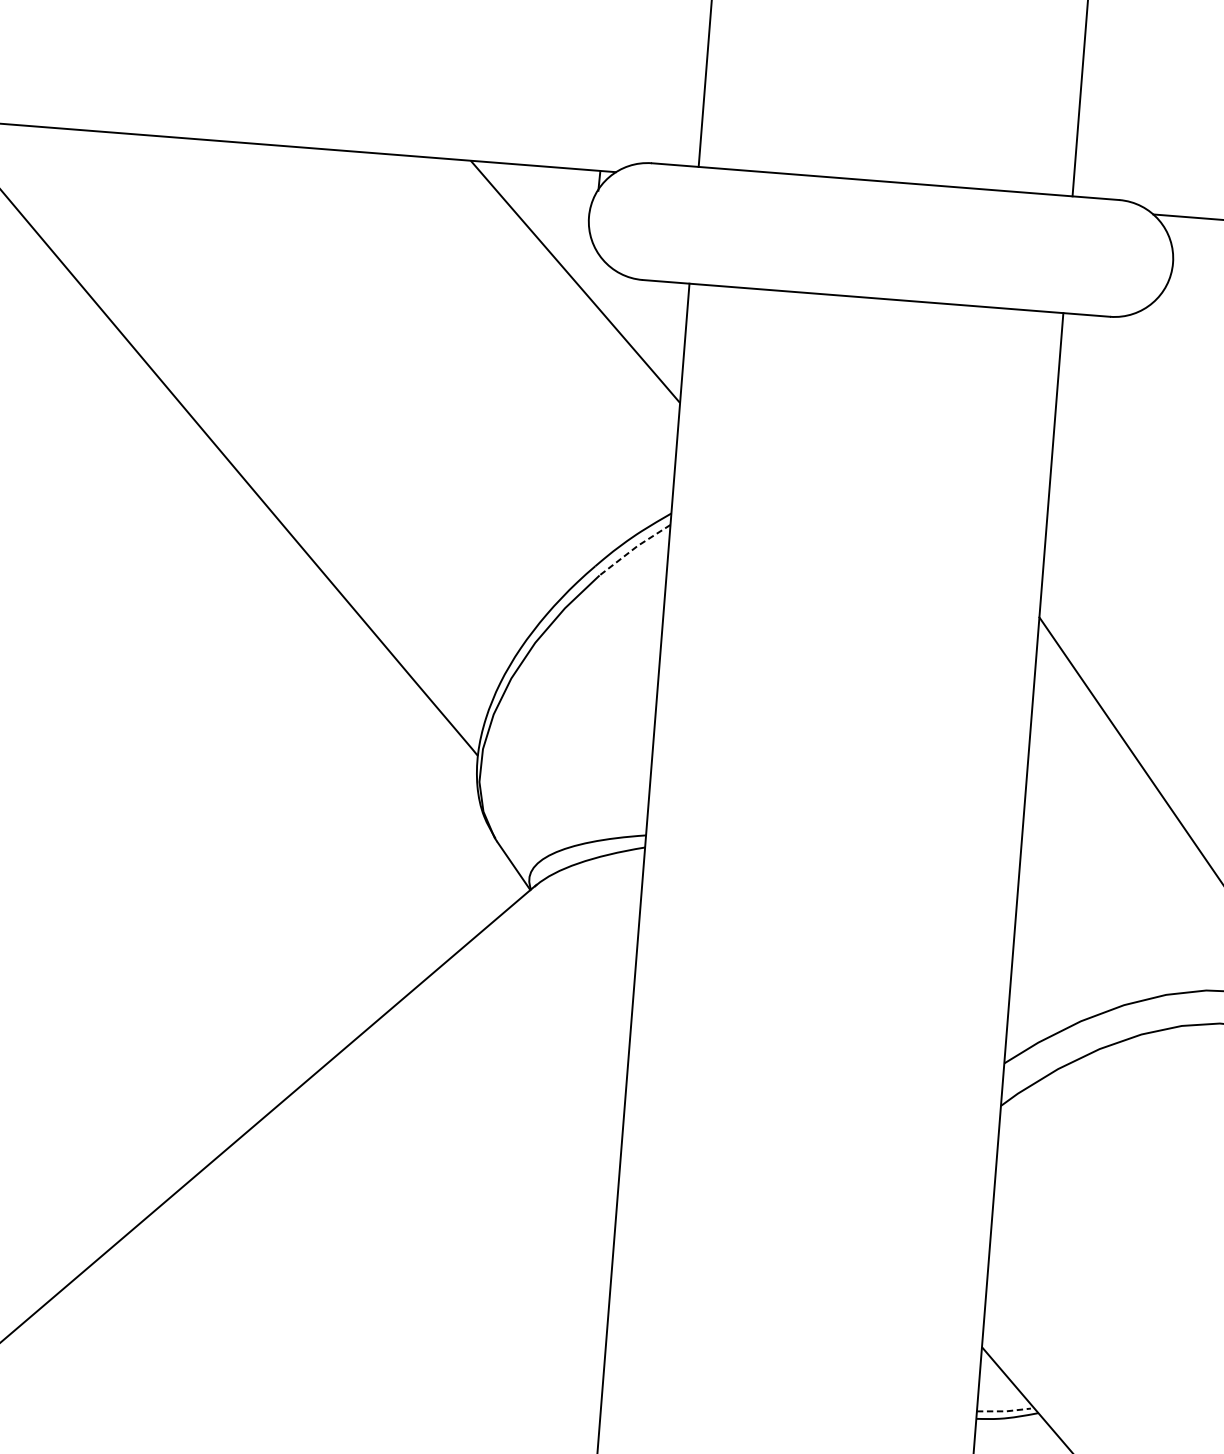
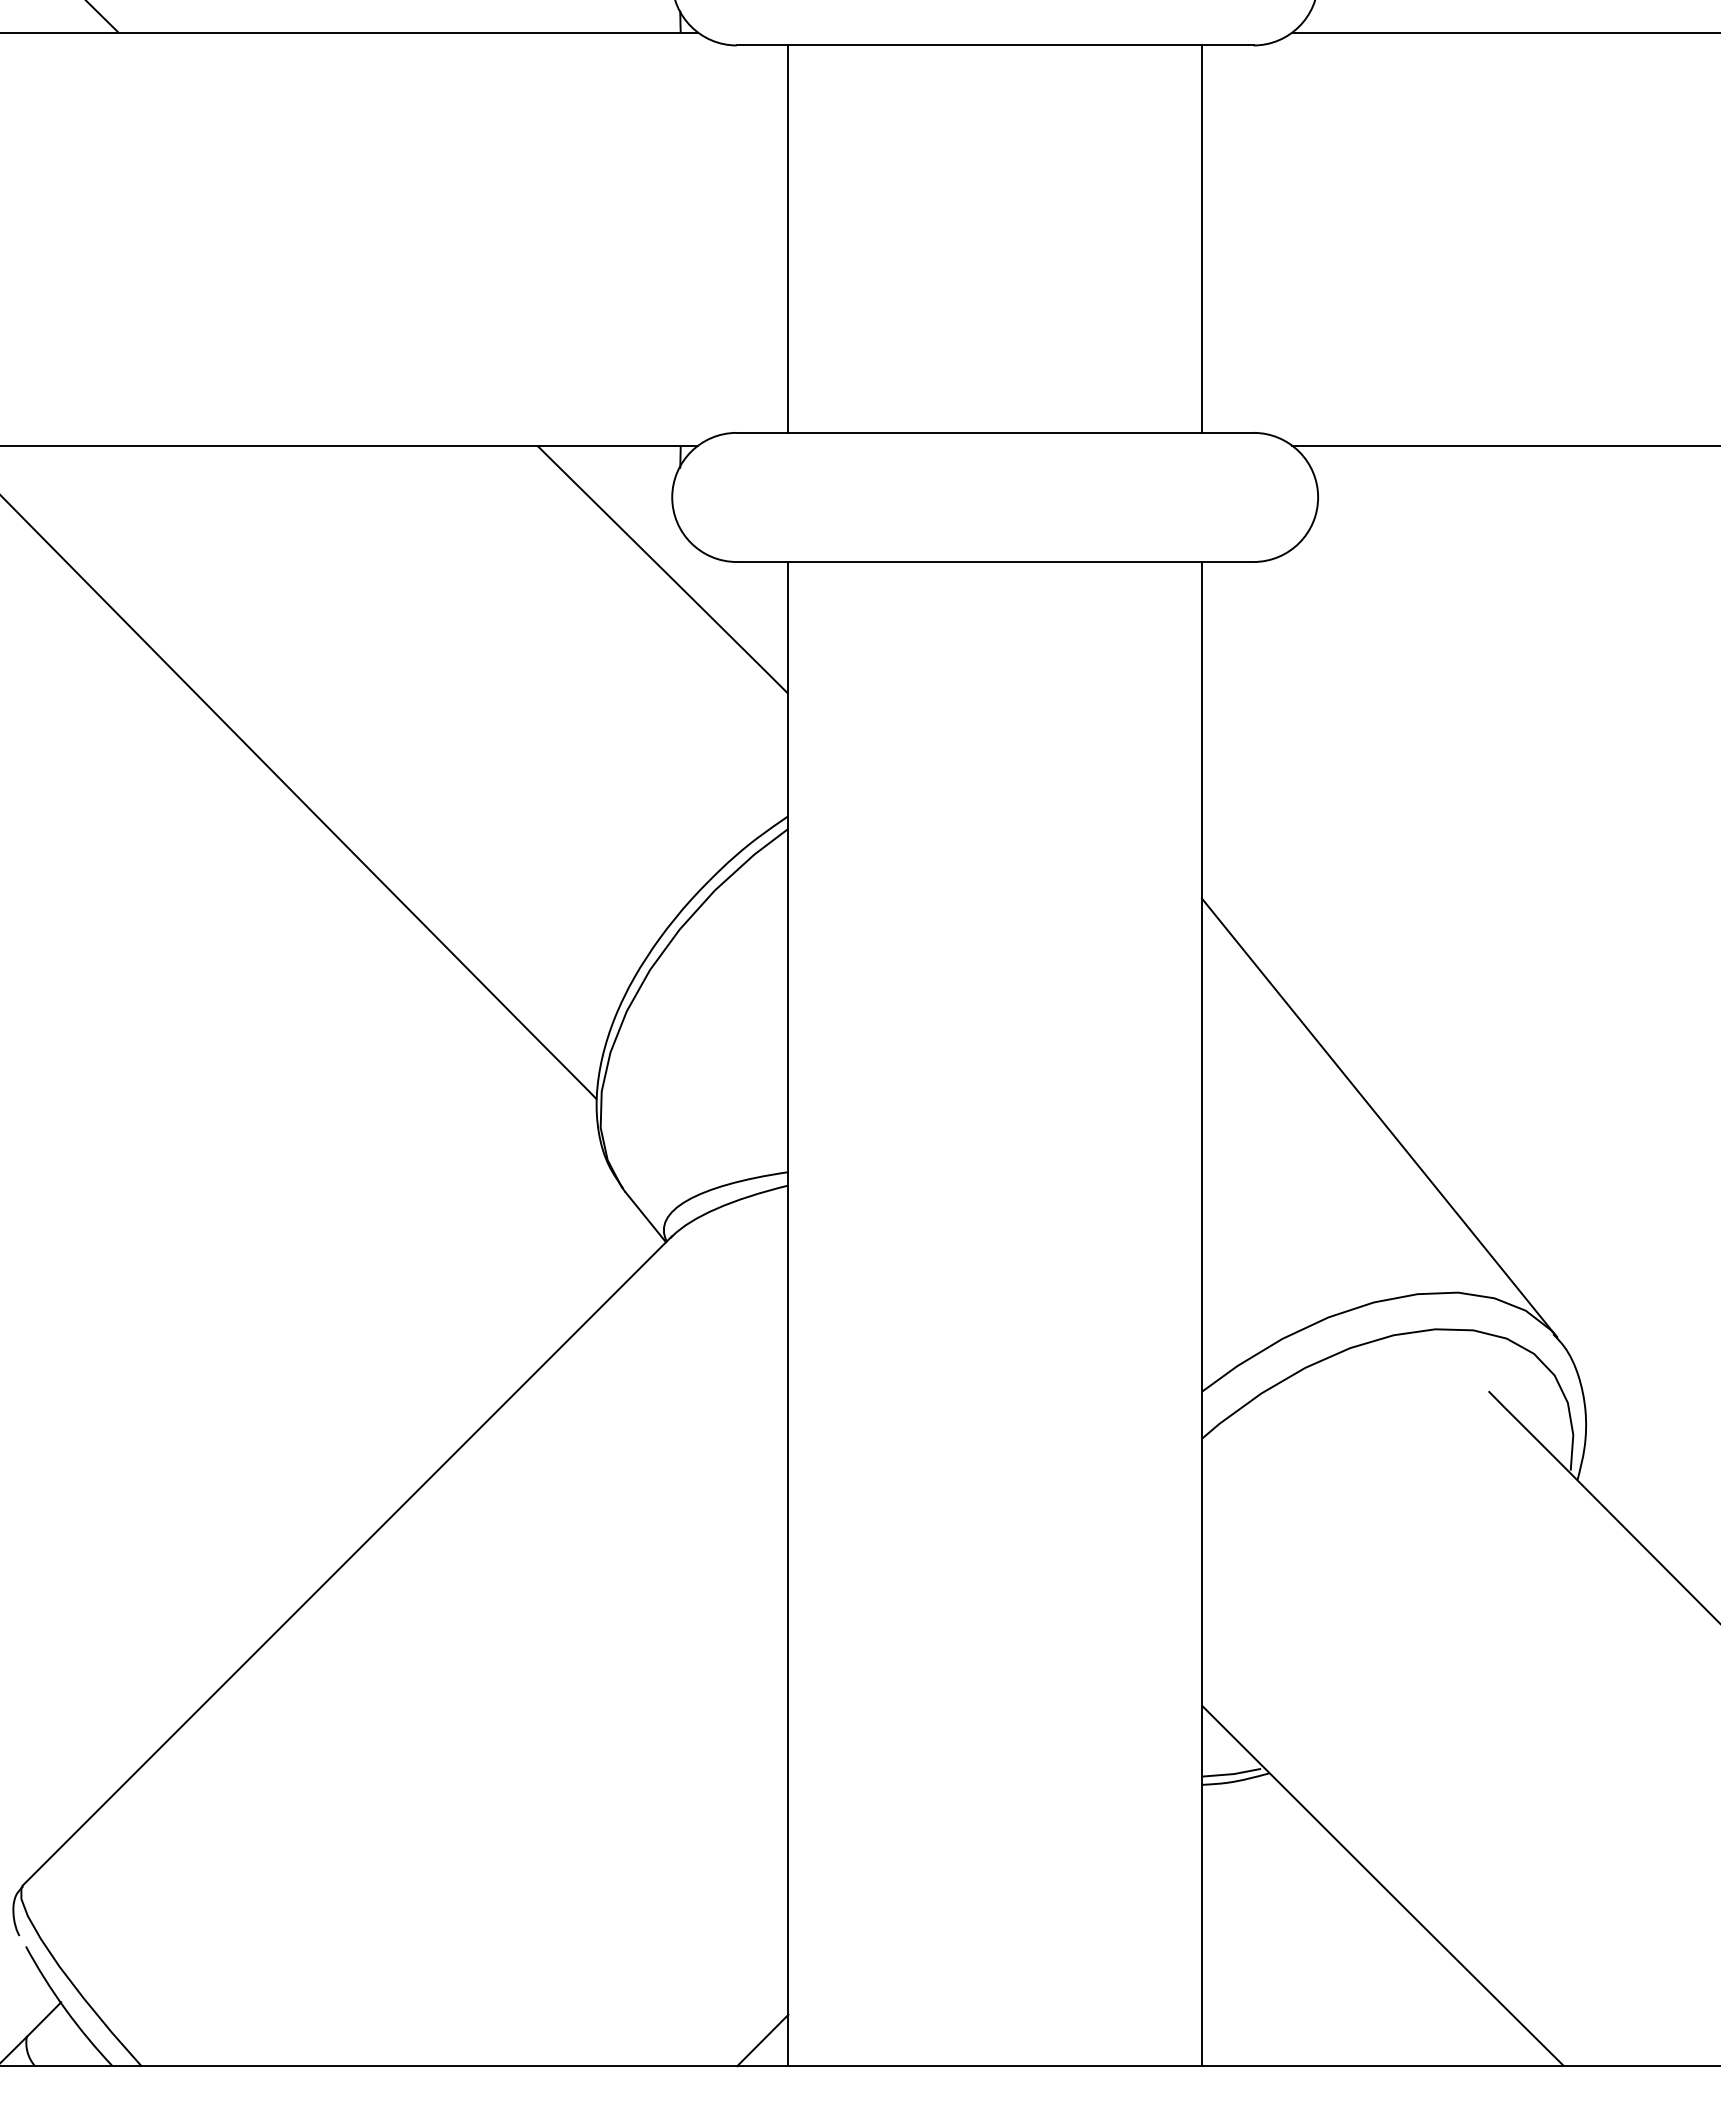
line: (634, 548) -> (750, 857), dashed -> solid
line: (1004, 1411) -> (1232, 1774), dashed -> solid

